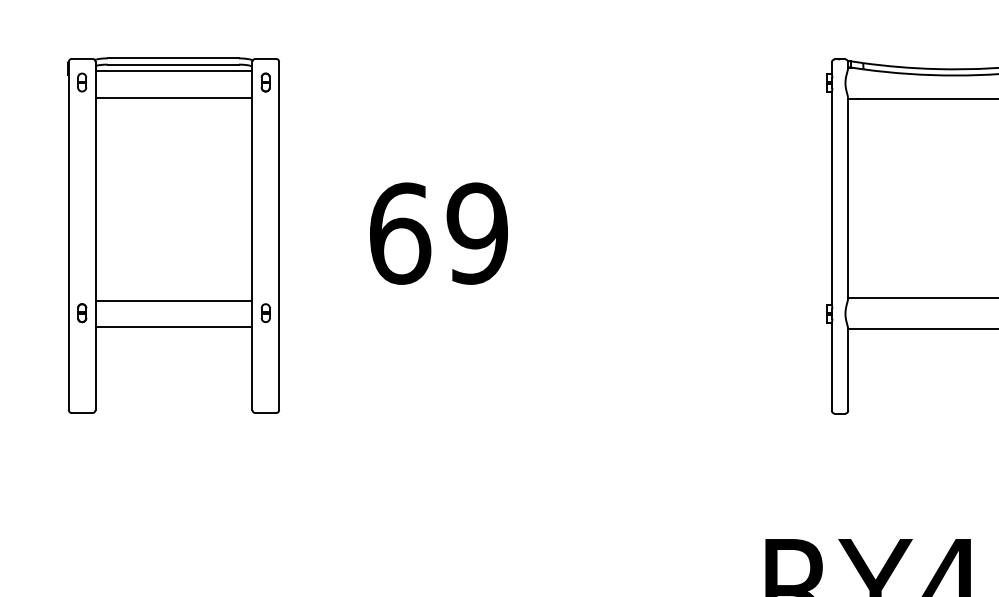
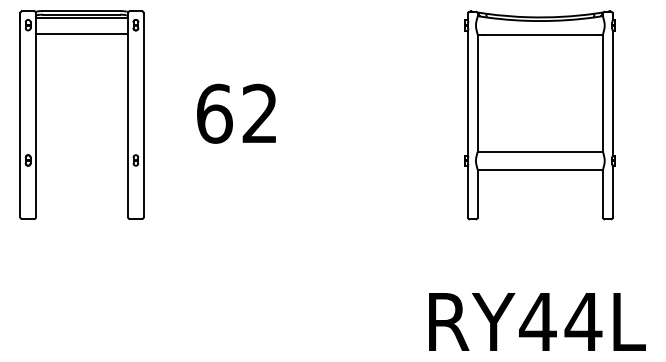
text: (476, 233) -> (259, 113), 69 -> 62
line: (174, 301) -> (82, 153), removed
line: (174, 326) -> (82, 168), removed

